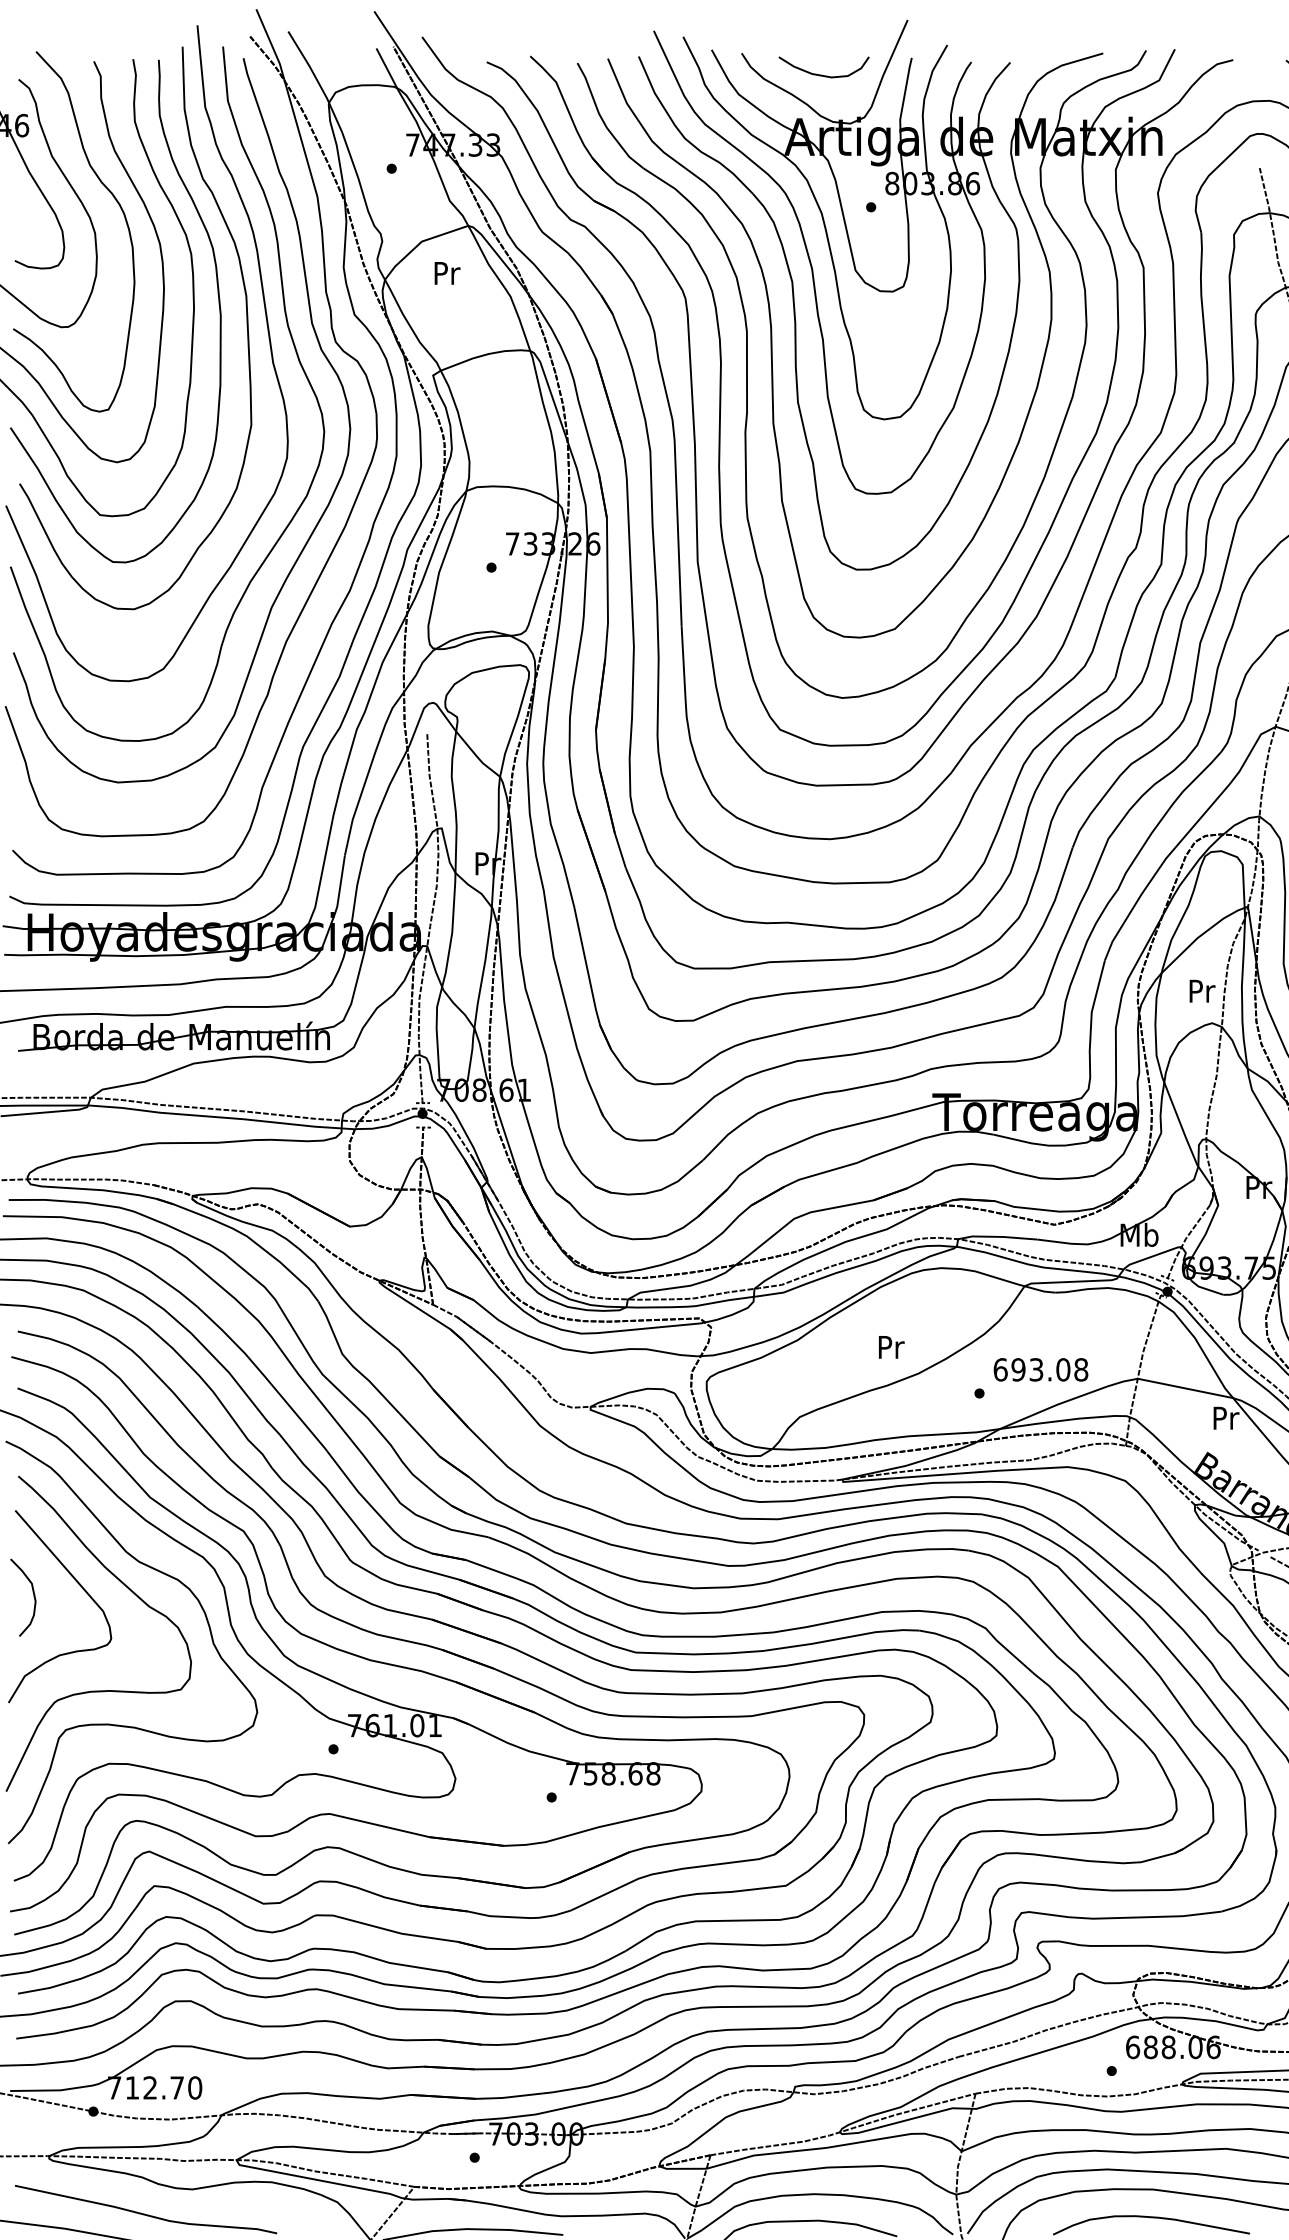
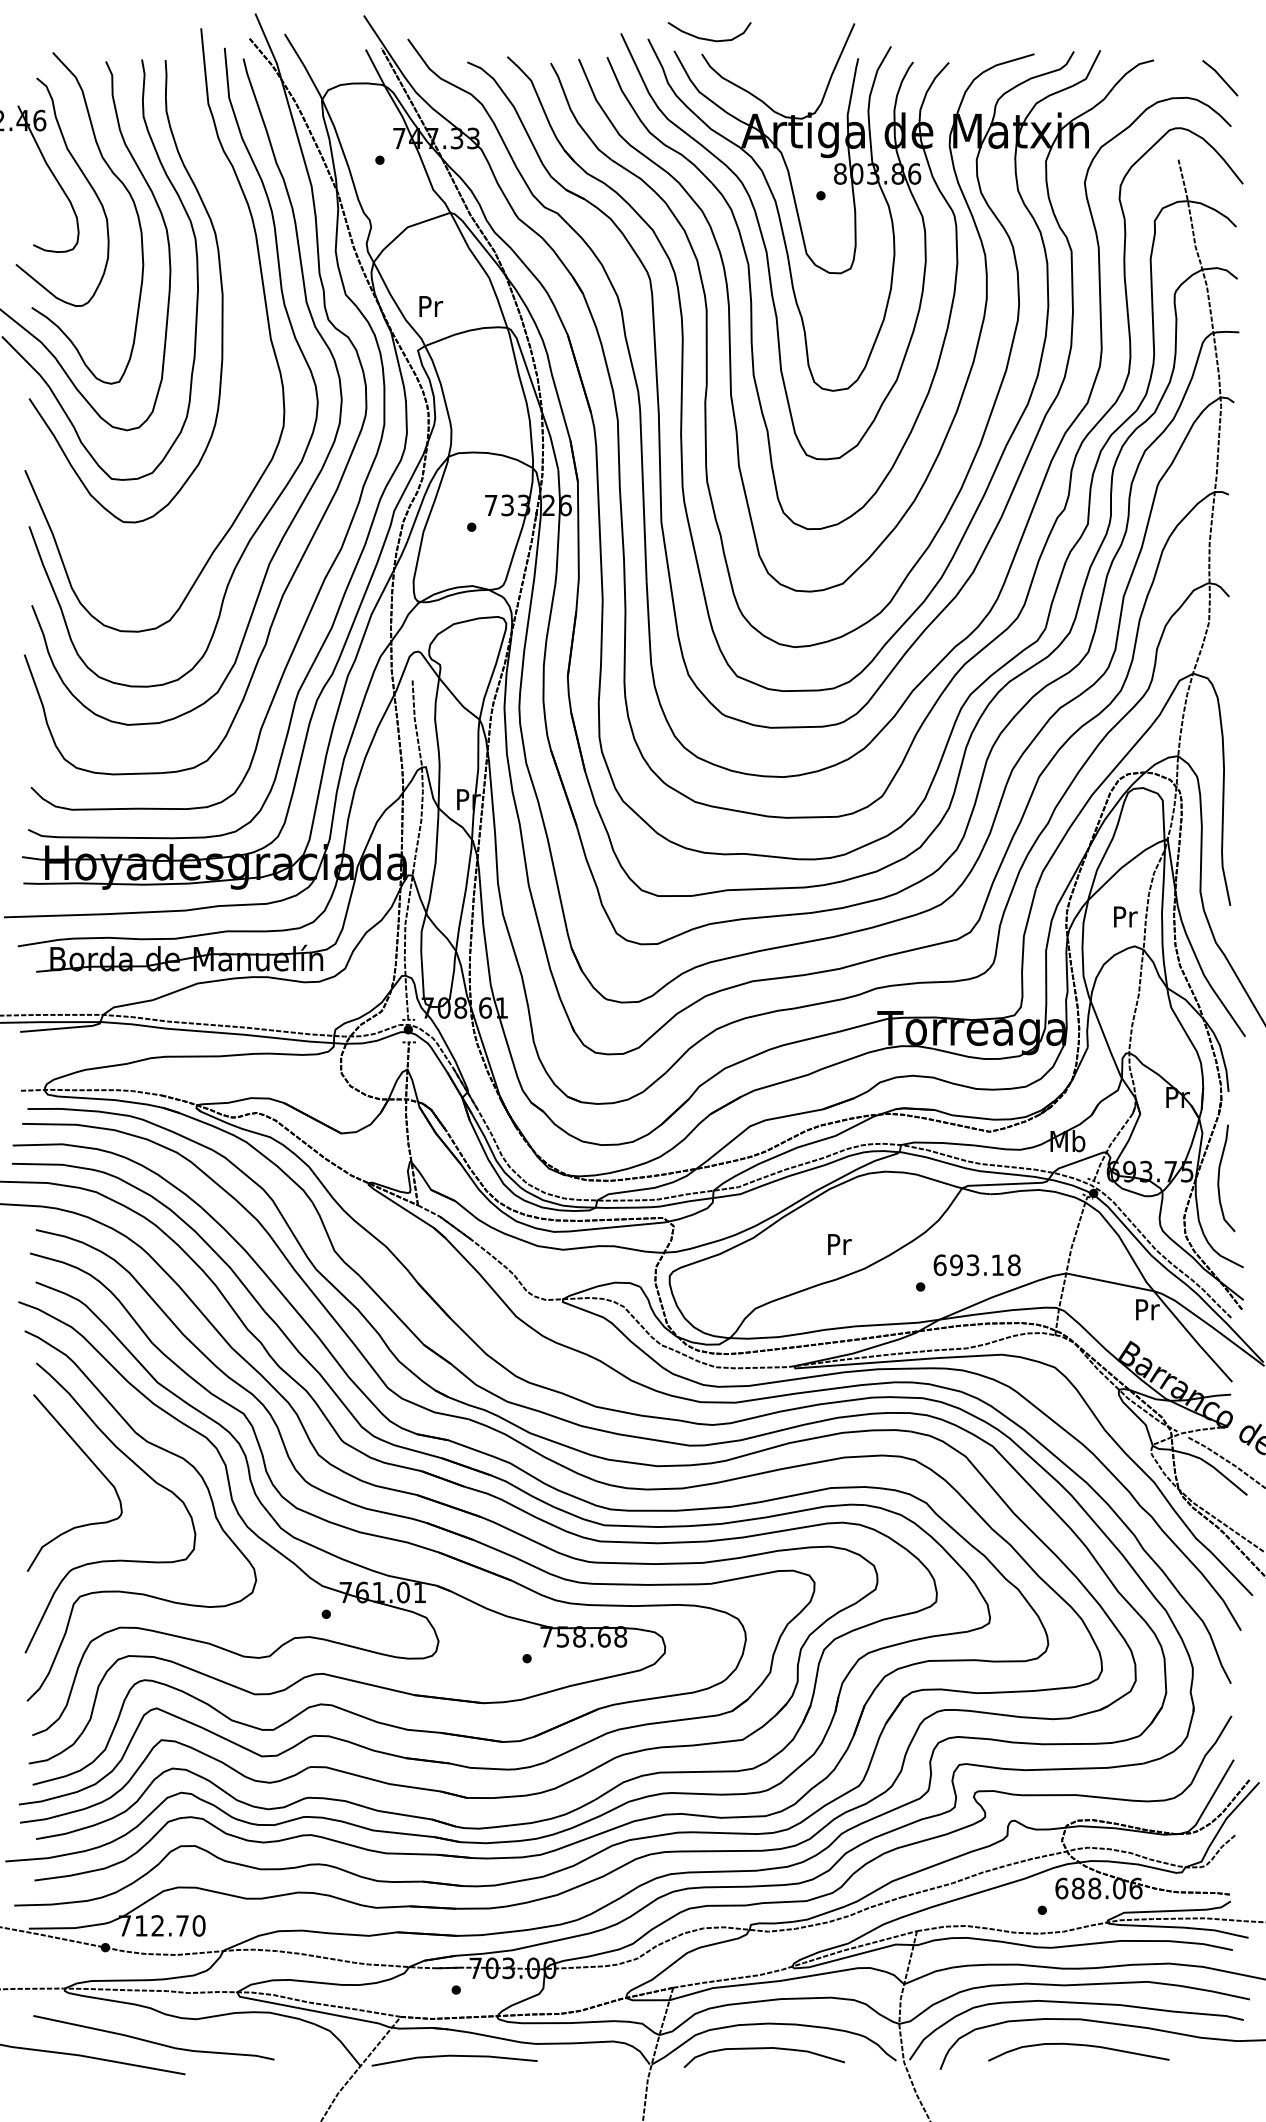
curve: (822, 74) -> (708, 38), moved
text: (447, 273) -> (431, 306), moved
curve: (246, 328) -> (246, 307), removed
text: (1063, 1370) -> (997, 1265), 693.08 -> 693.18
curve: (32, 1592) -> (49, 1470), removed

